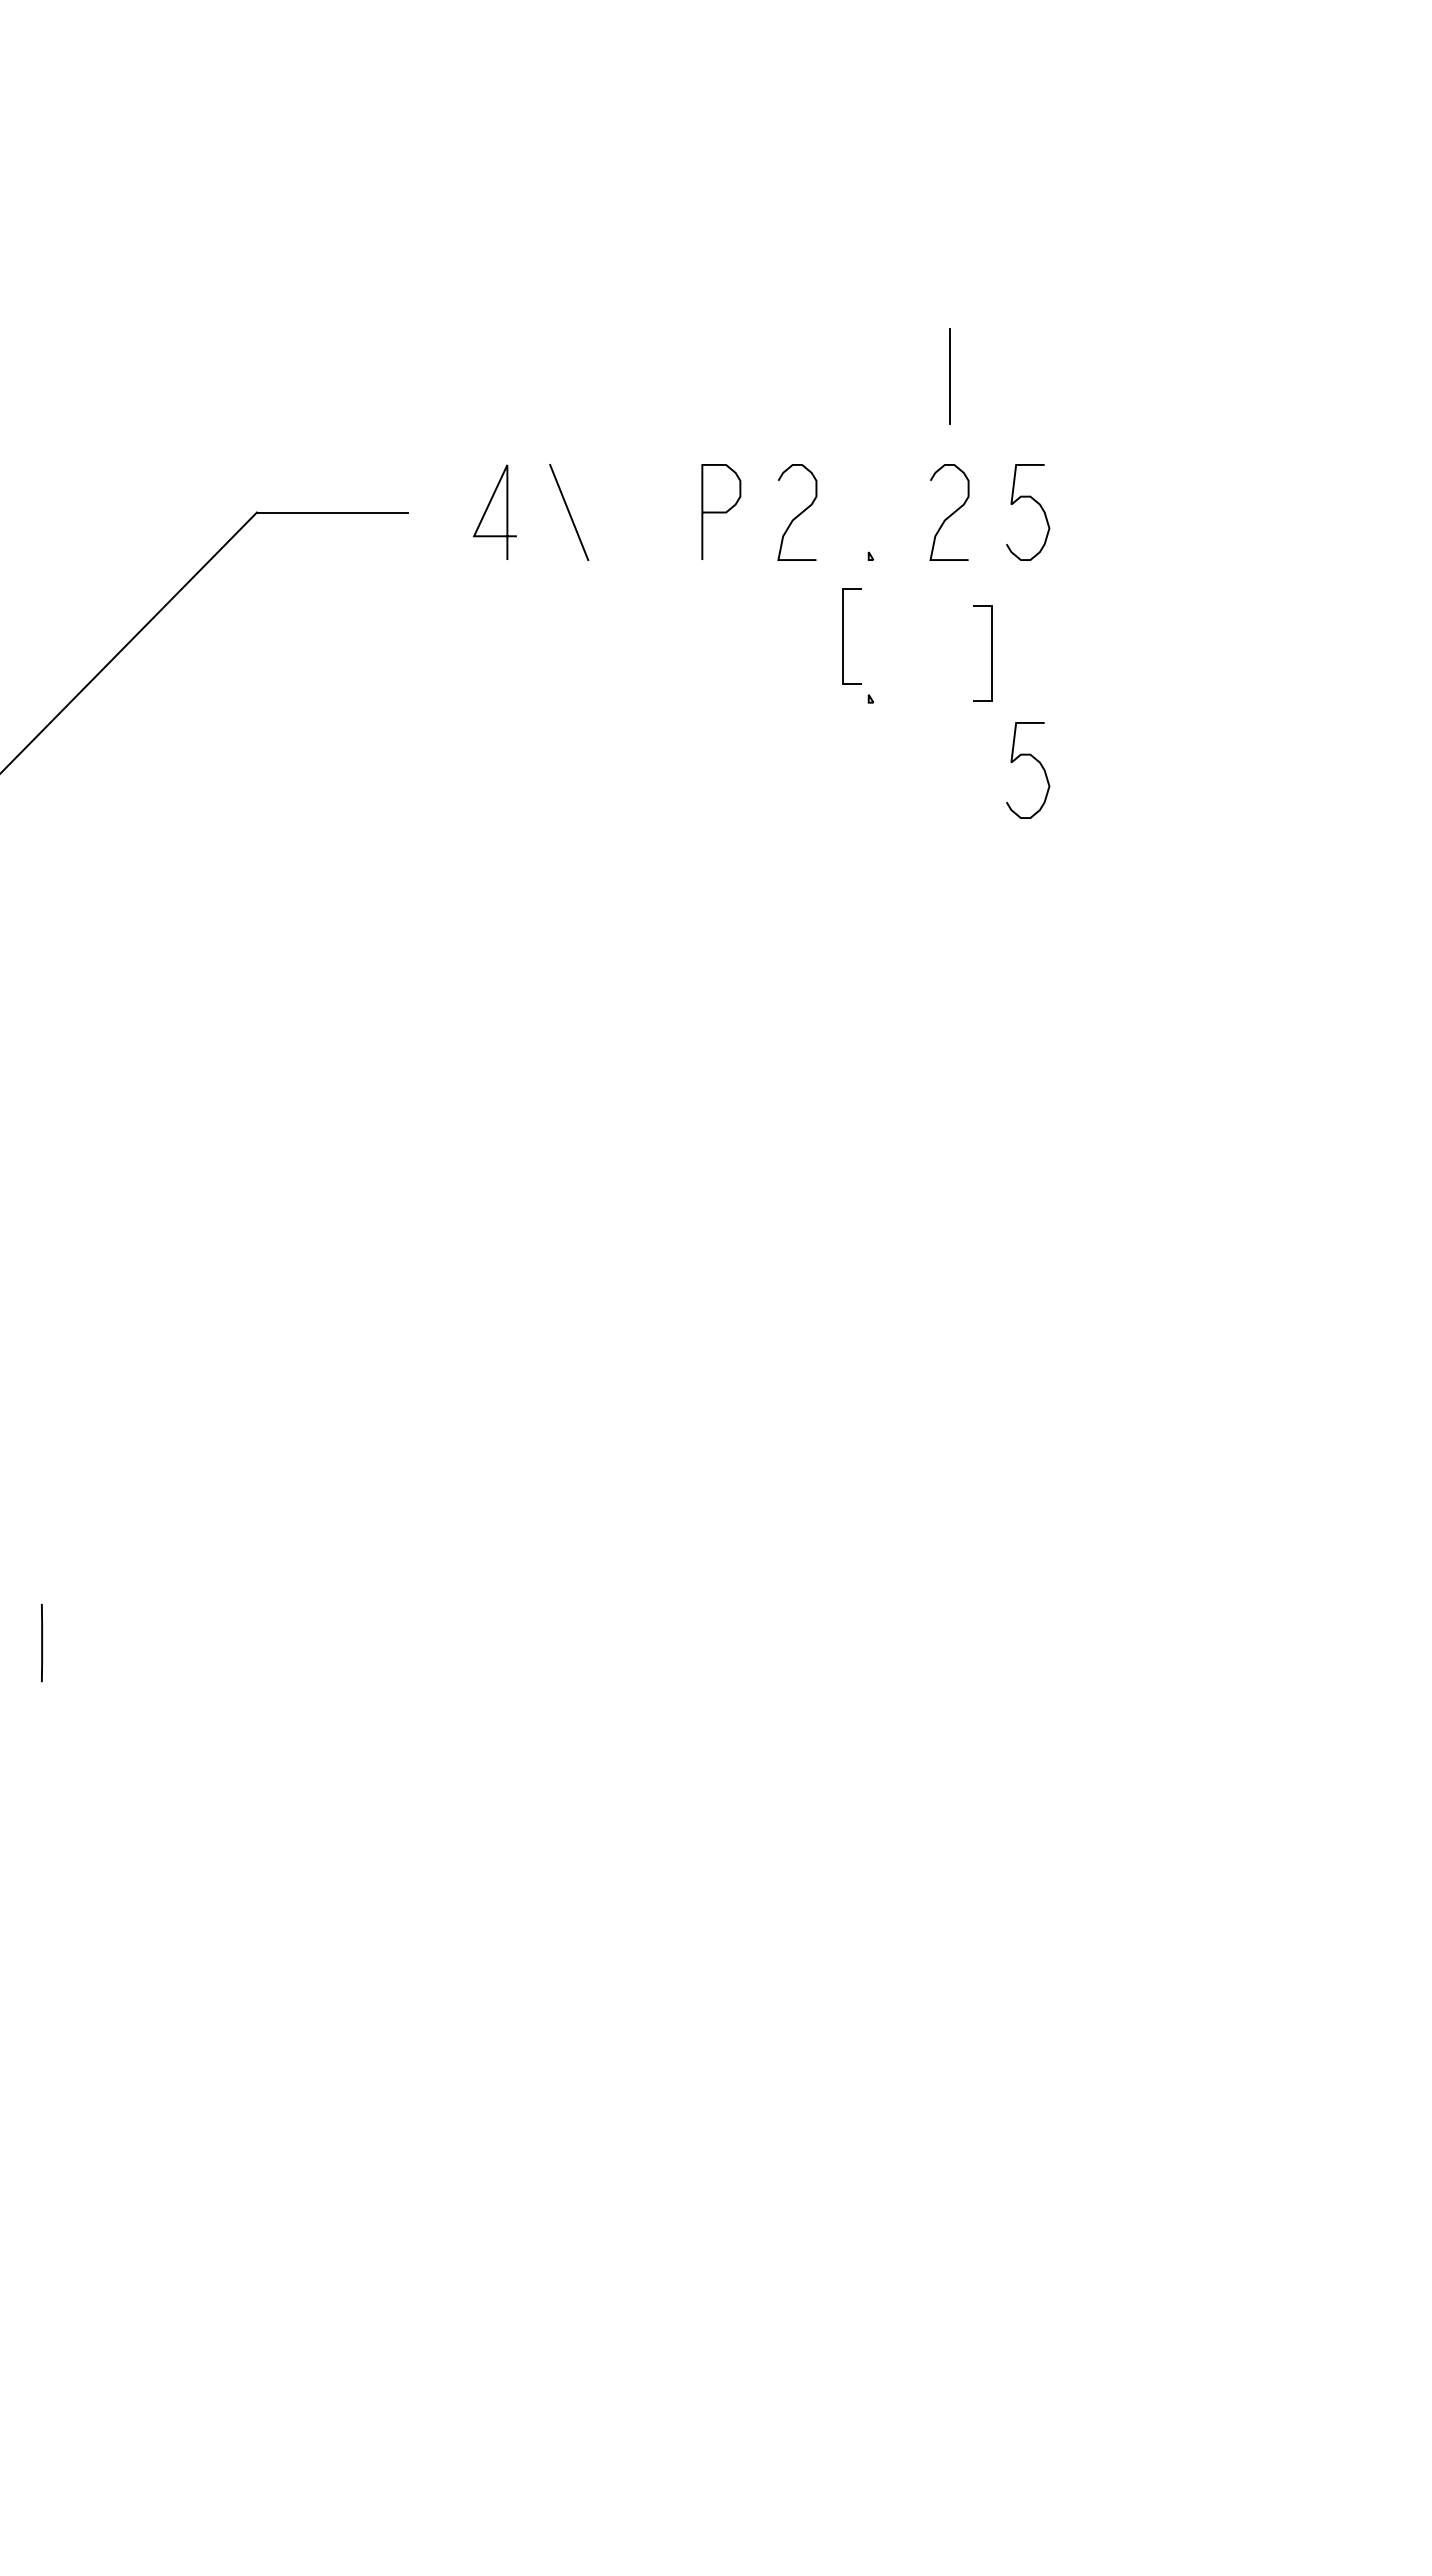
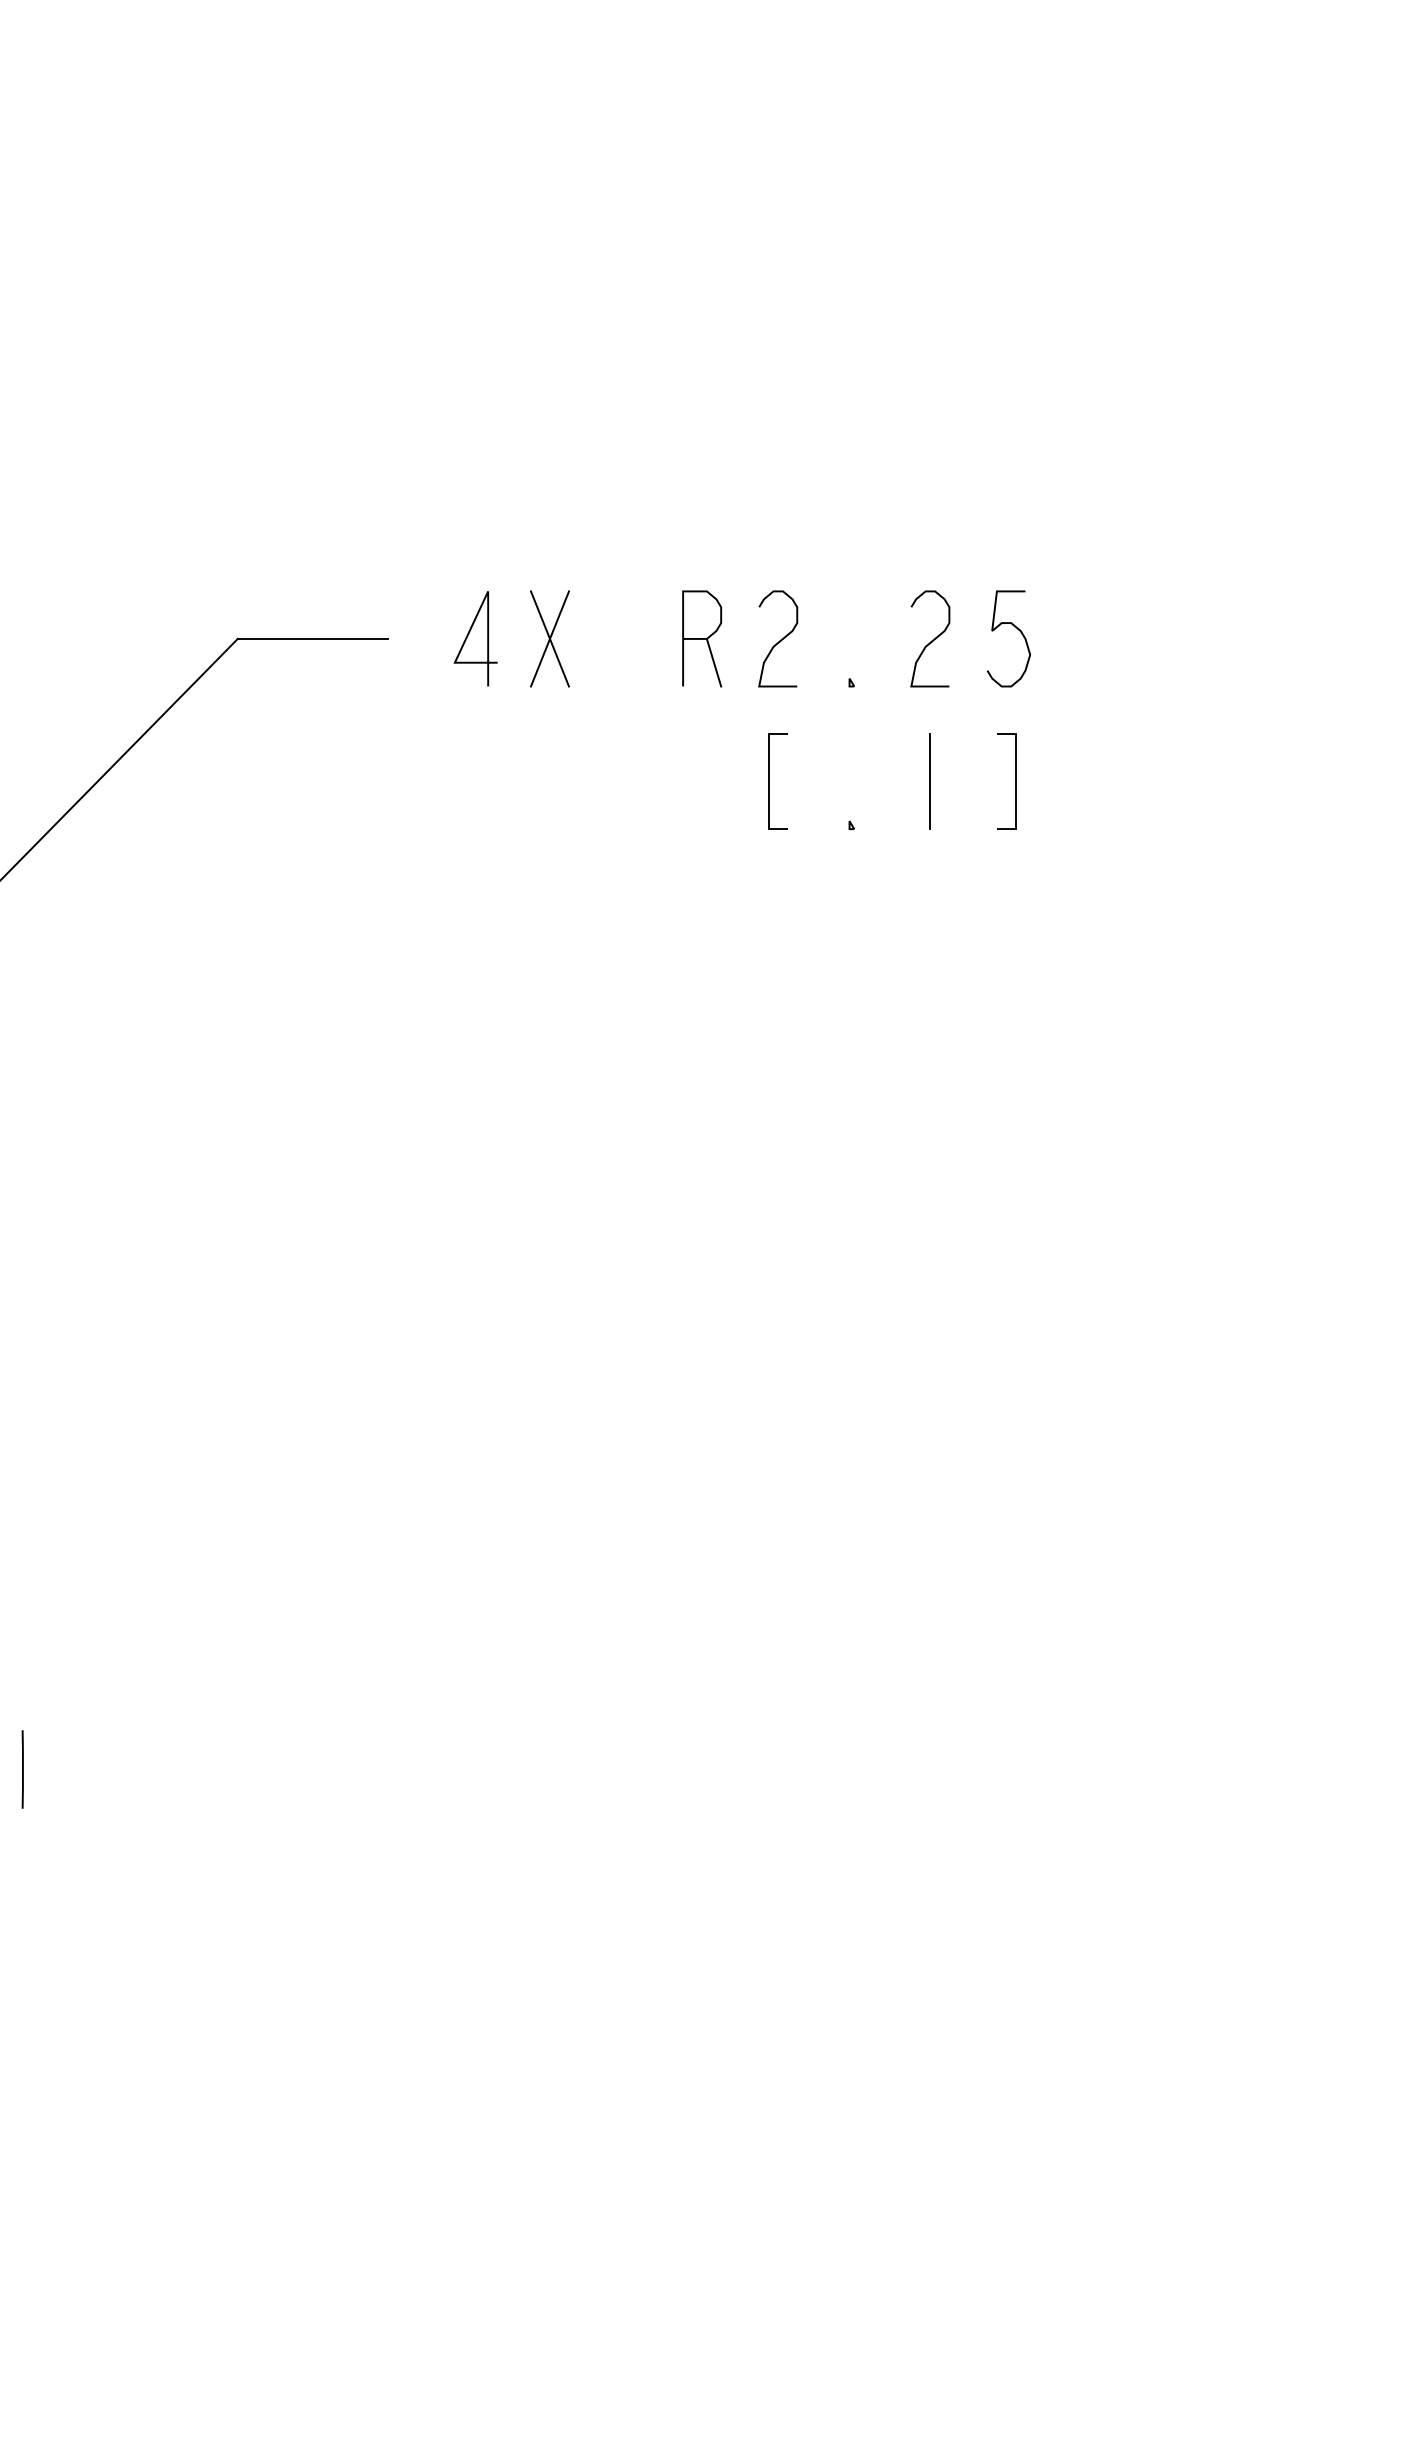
line: (949, 376) -> (930, 781), moved
line: (569, 512) -> (550, 638), added
line: (733, 536) -> (714, 662), added
line: (843, 636) -> (769, 781), moved
line: (991, 653) -> (1015, 781), moved
curve: (1035, 760) -> (1016, 886), removed

